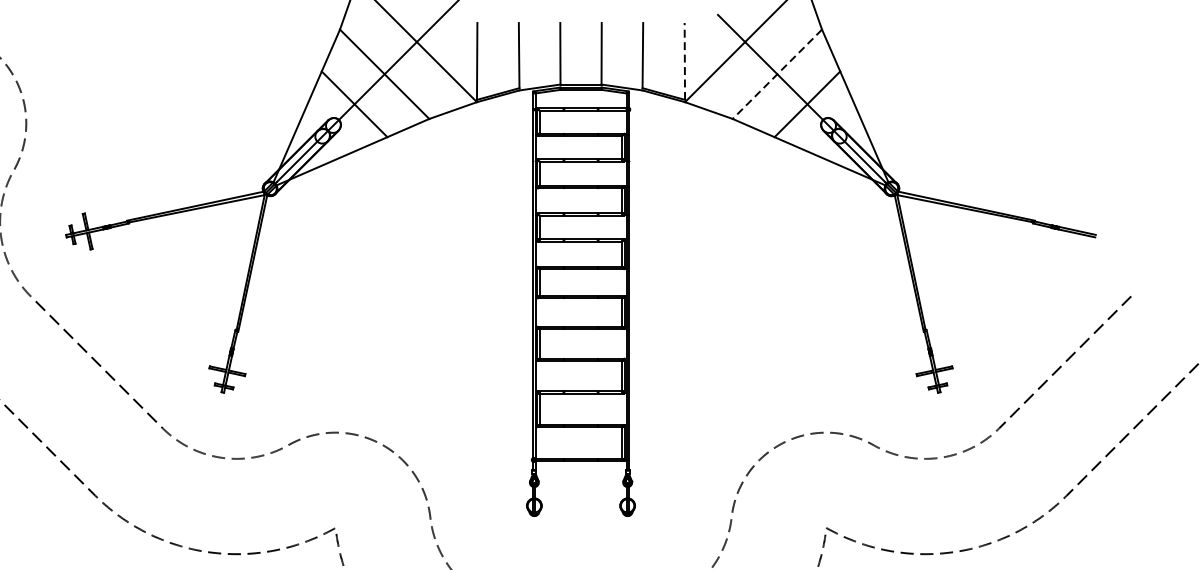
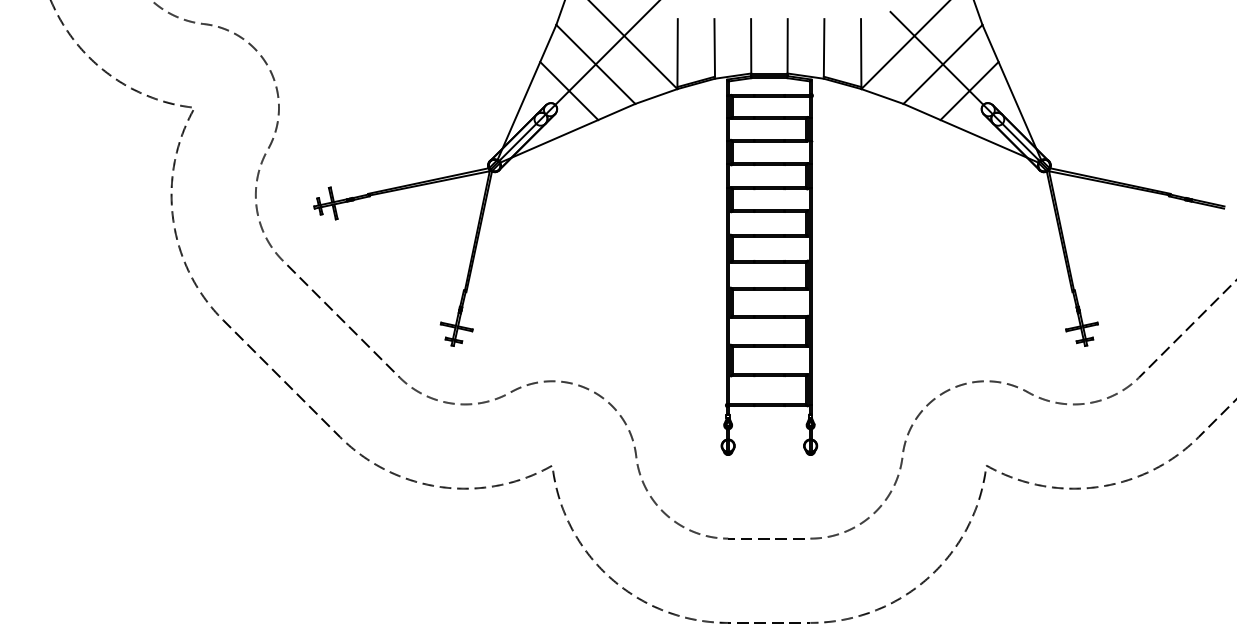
line: (685, 61) -> (861, 53), dashed -> solid
line: (777, 74) -> (943, 64), dashed -> solid

